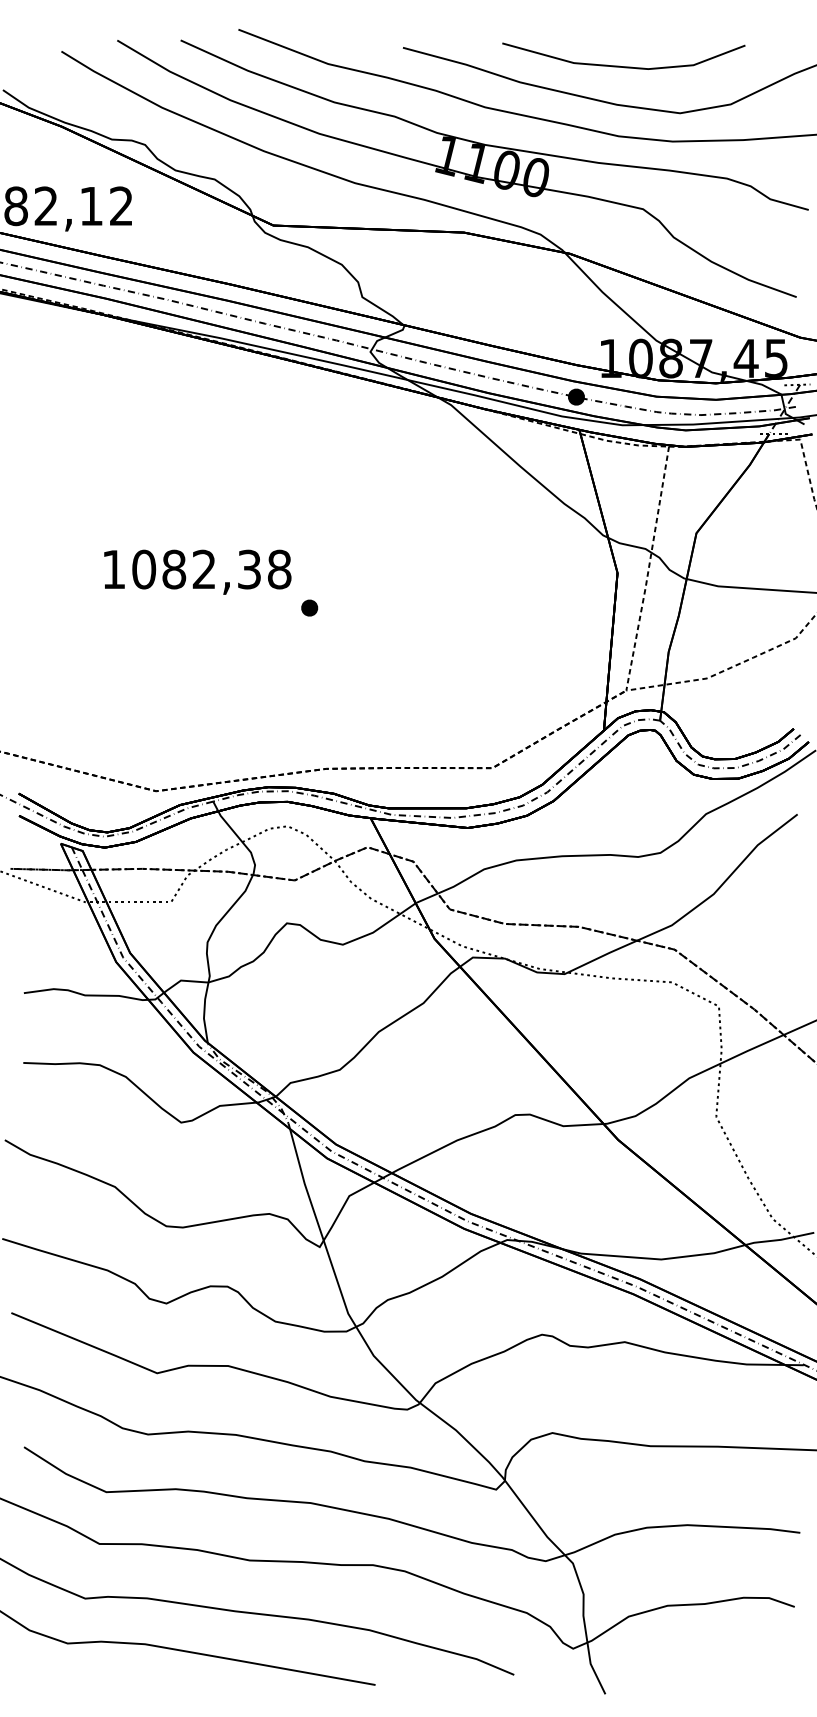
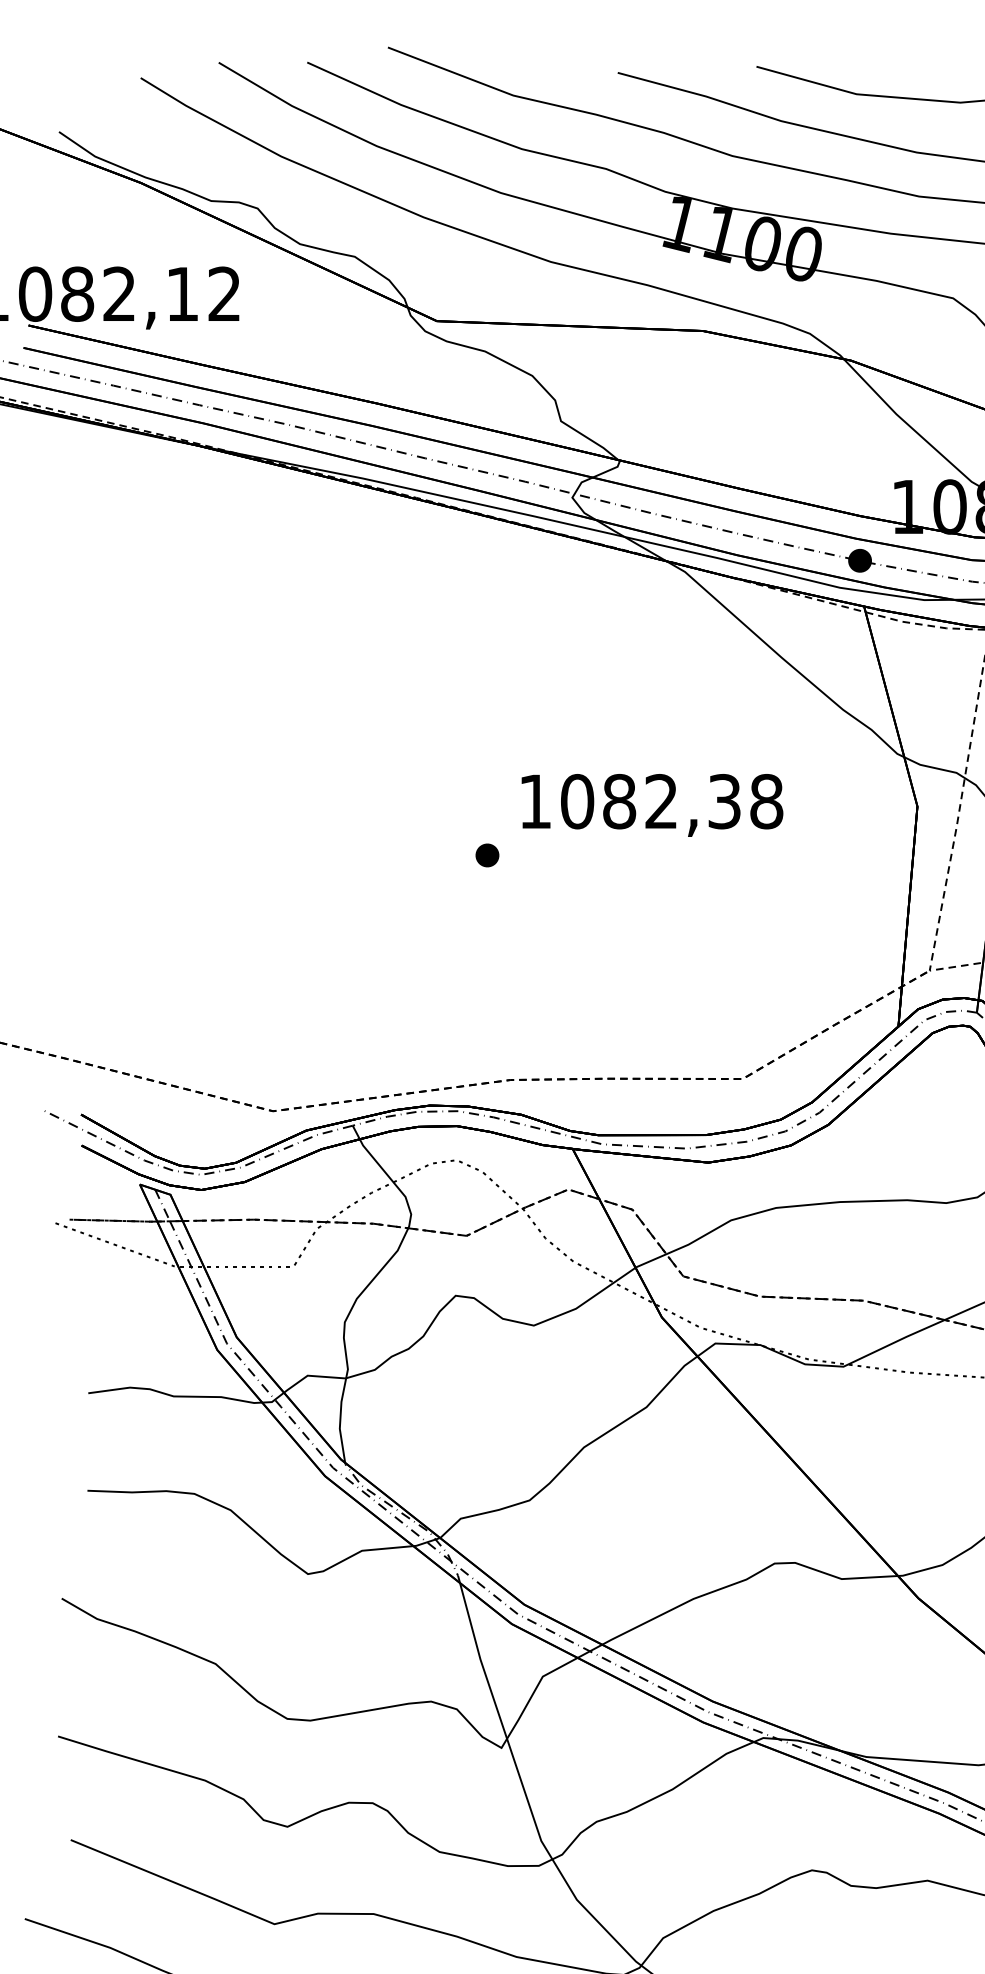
text: (197, 571) -> (652, 804), moved

